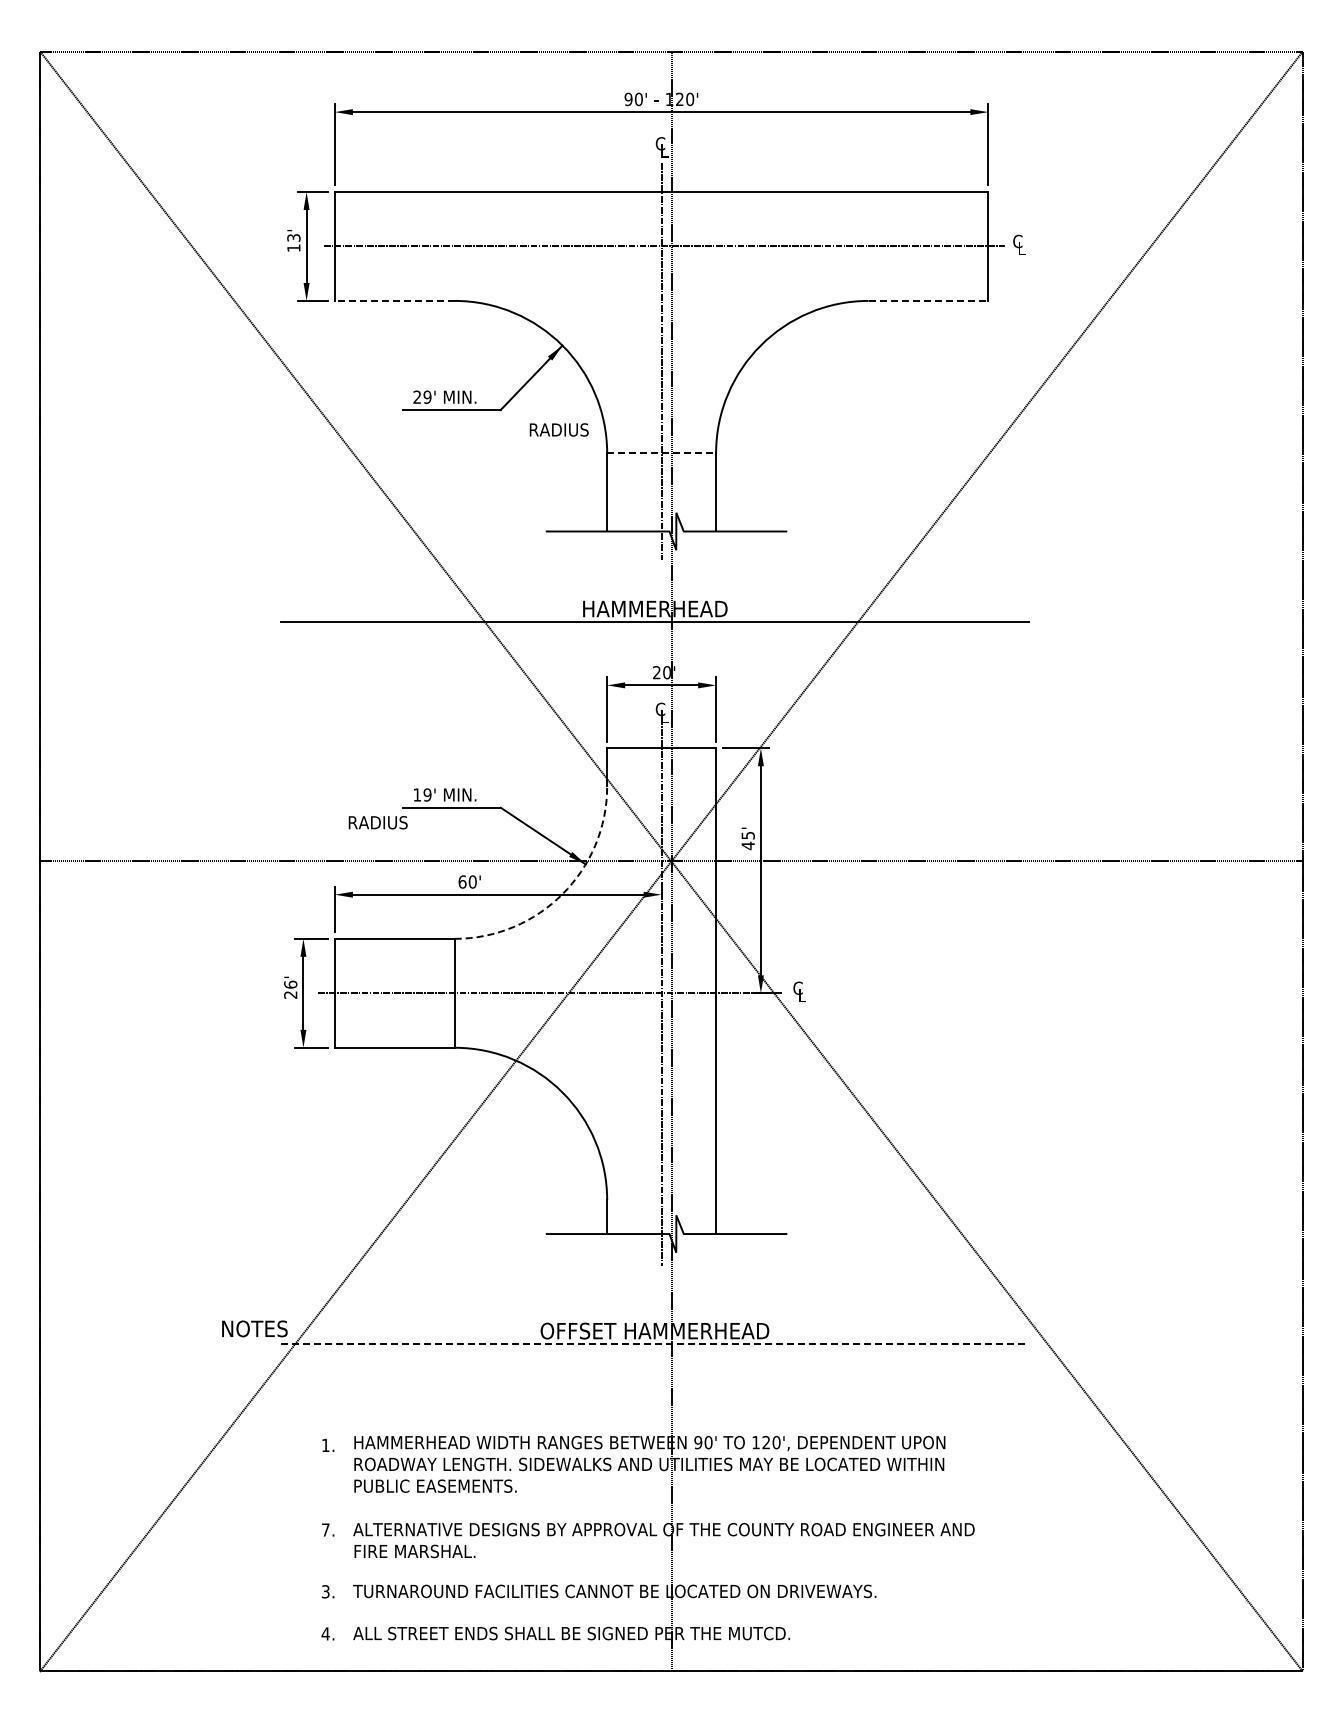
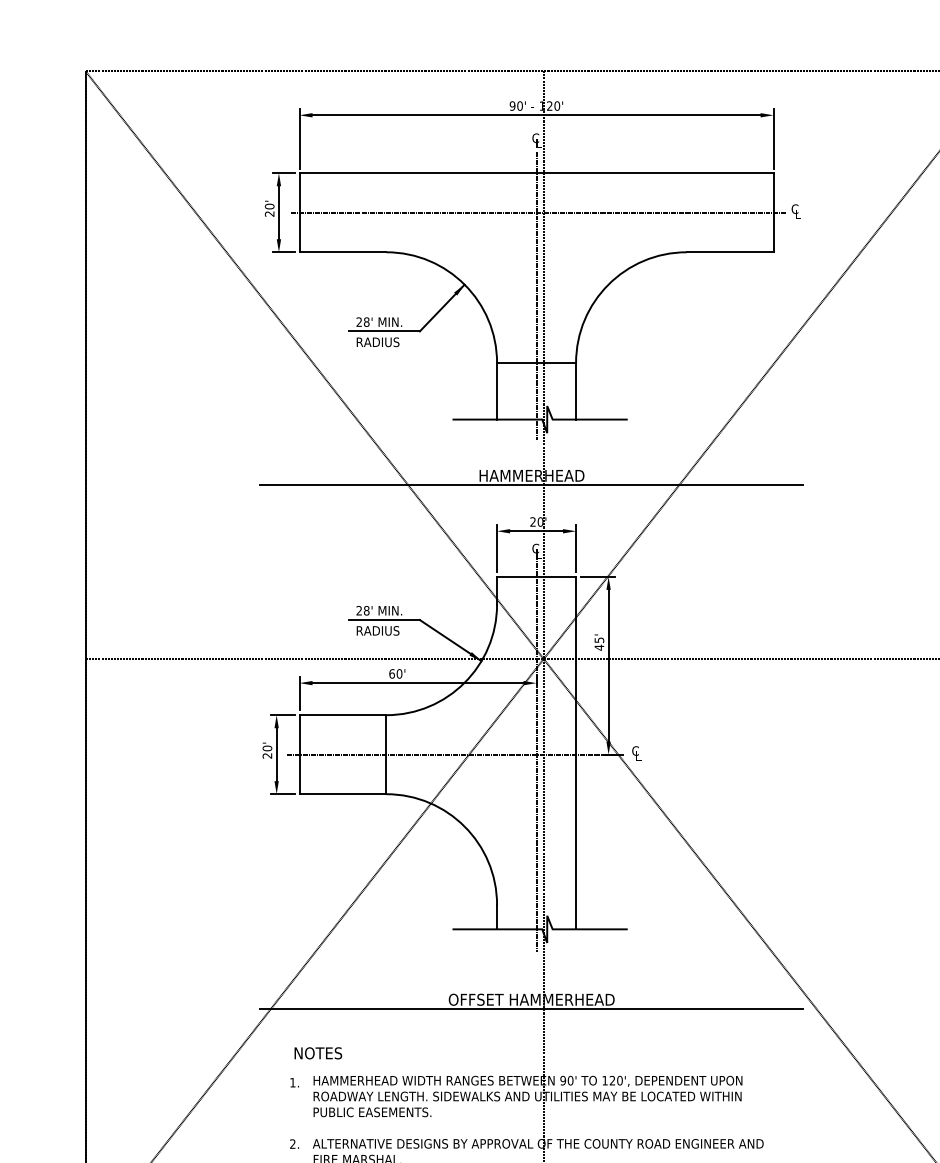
text: (293, 242) -> (269, 209), 13' -> 20'
line: (394, 300) -> (342, 251), dashed -> solid
line: (928, 300) -> (730, 251), dashed -> solid
text: (427, 396) -> (366, 321), 29' -> 28'
text: (558, 429) -> (377, 341), moved
line: (662, 453) -> (537, 362), dashed -> solid
text: (422, 794) -> (363, 610), 19' -> 28'
text: (377, 822) -> (377, 630), moved
arc: (562, 894) -> (464, 682), dashed -> solid
text: (290, 984) -> (267, 748), 26' -> 20'
text: (254, 1328) -> (318, 1053), moved
line: (655, 1344) -> (532, 1009), dashed -> solid
text: (325, 1529) -> (292, 1143), 7. -> 2.

